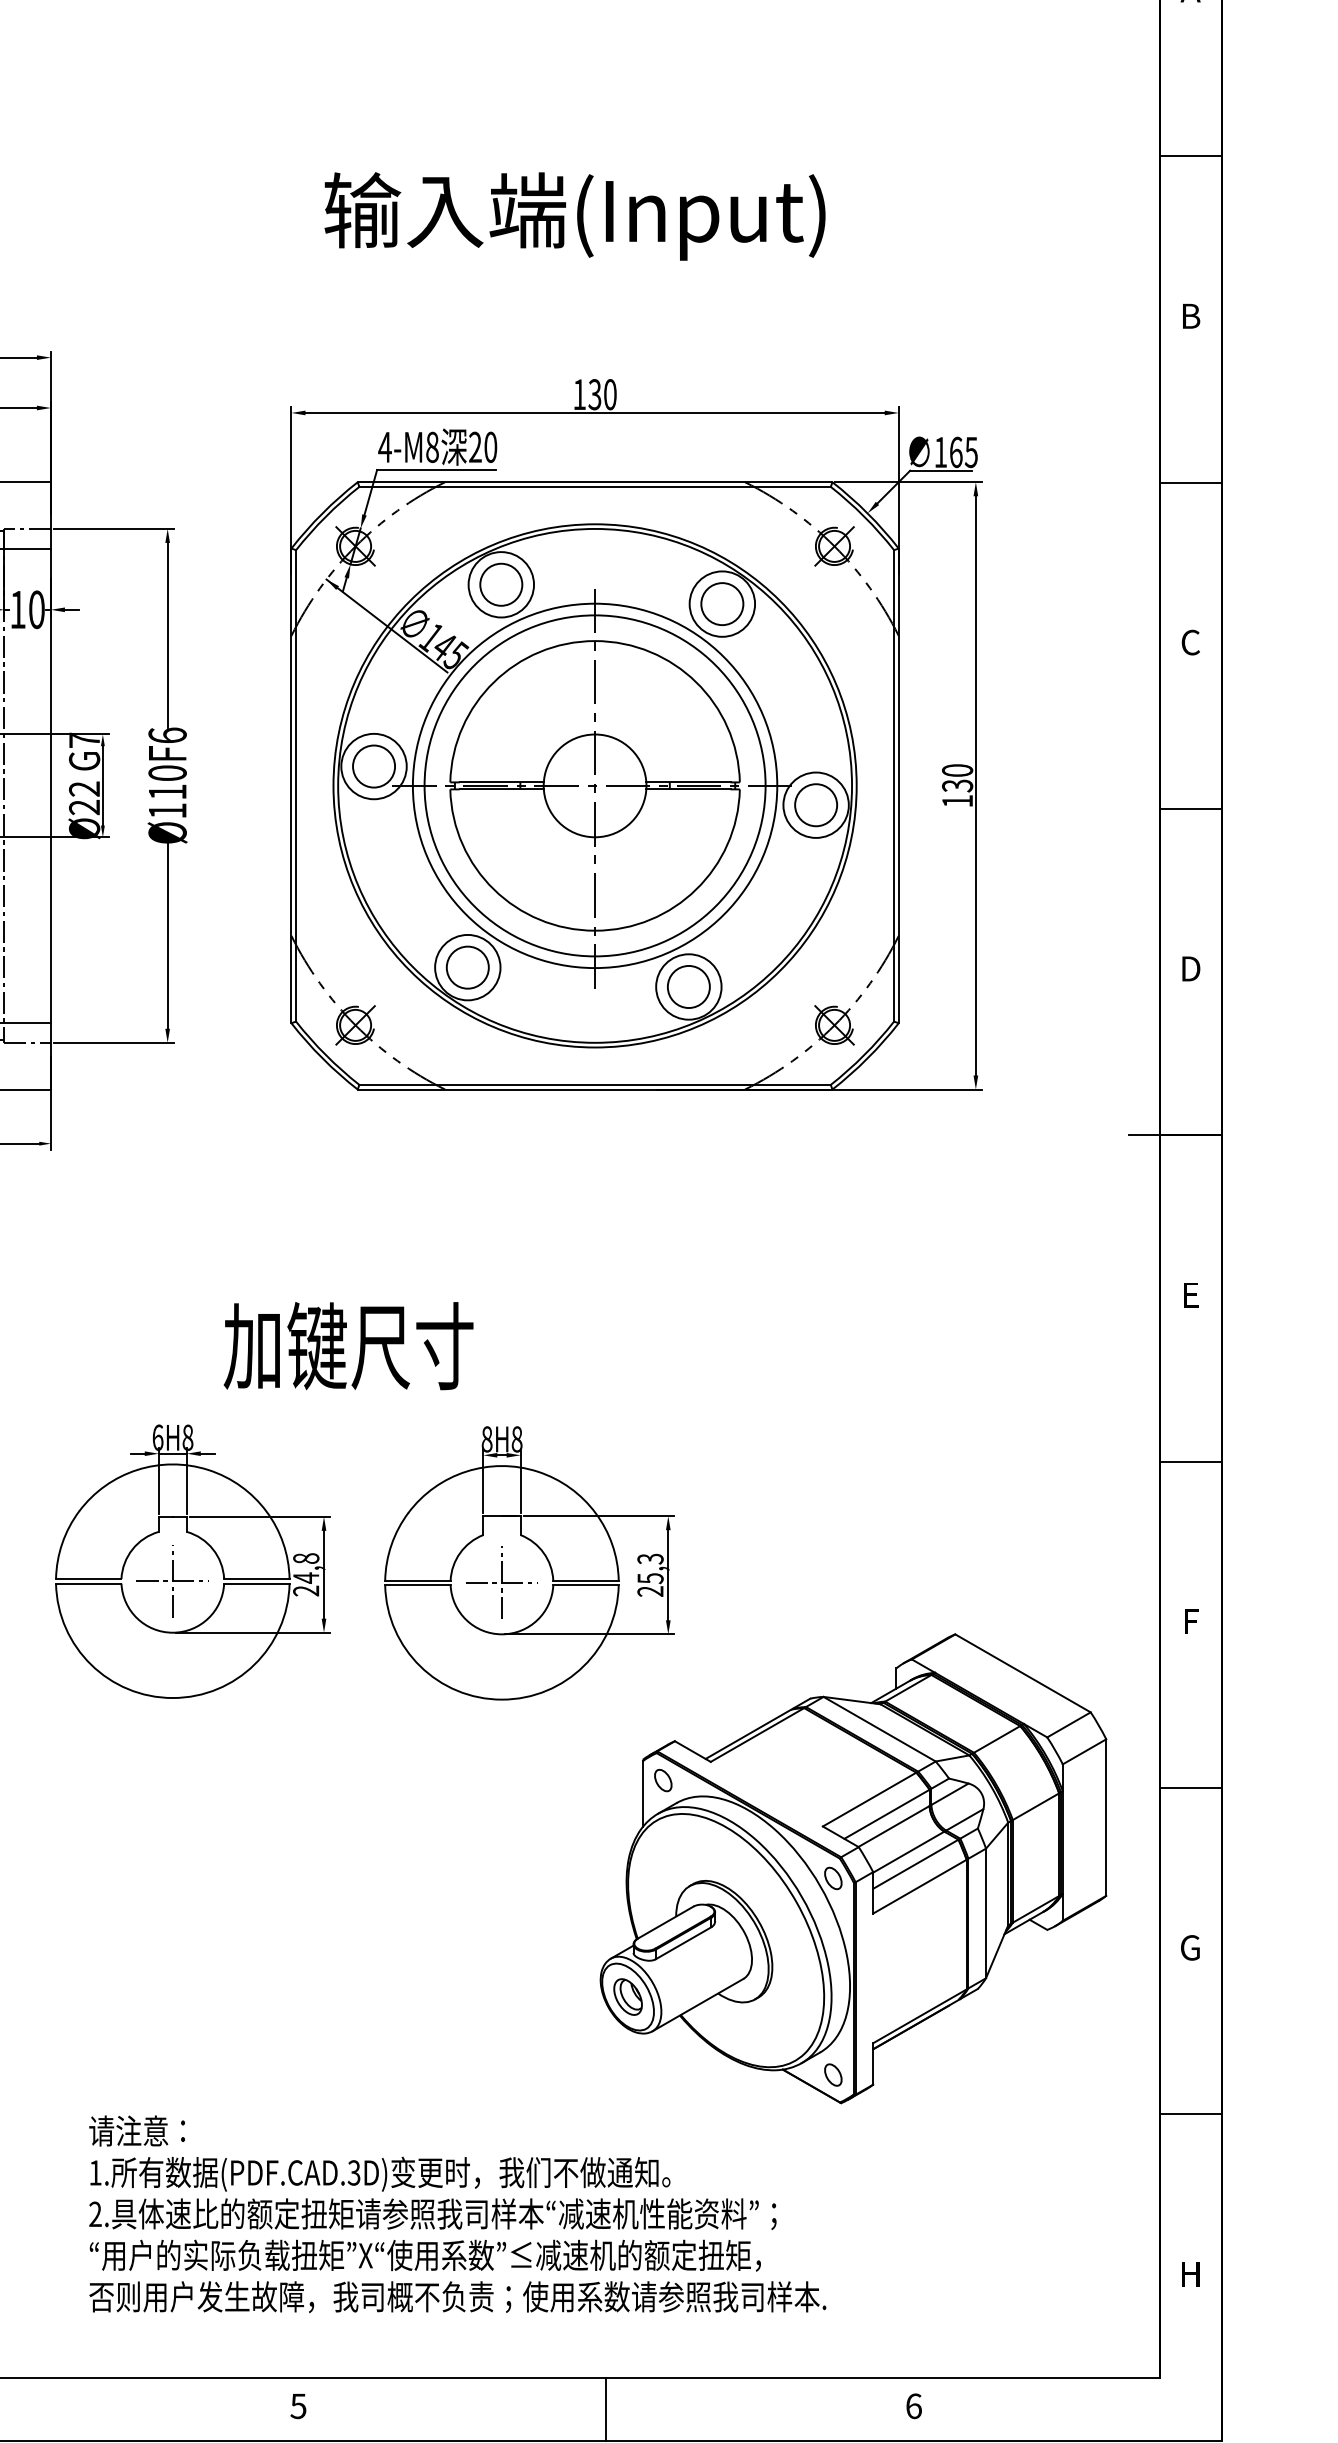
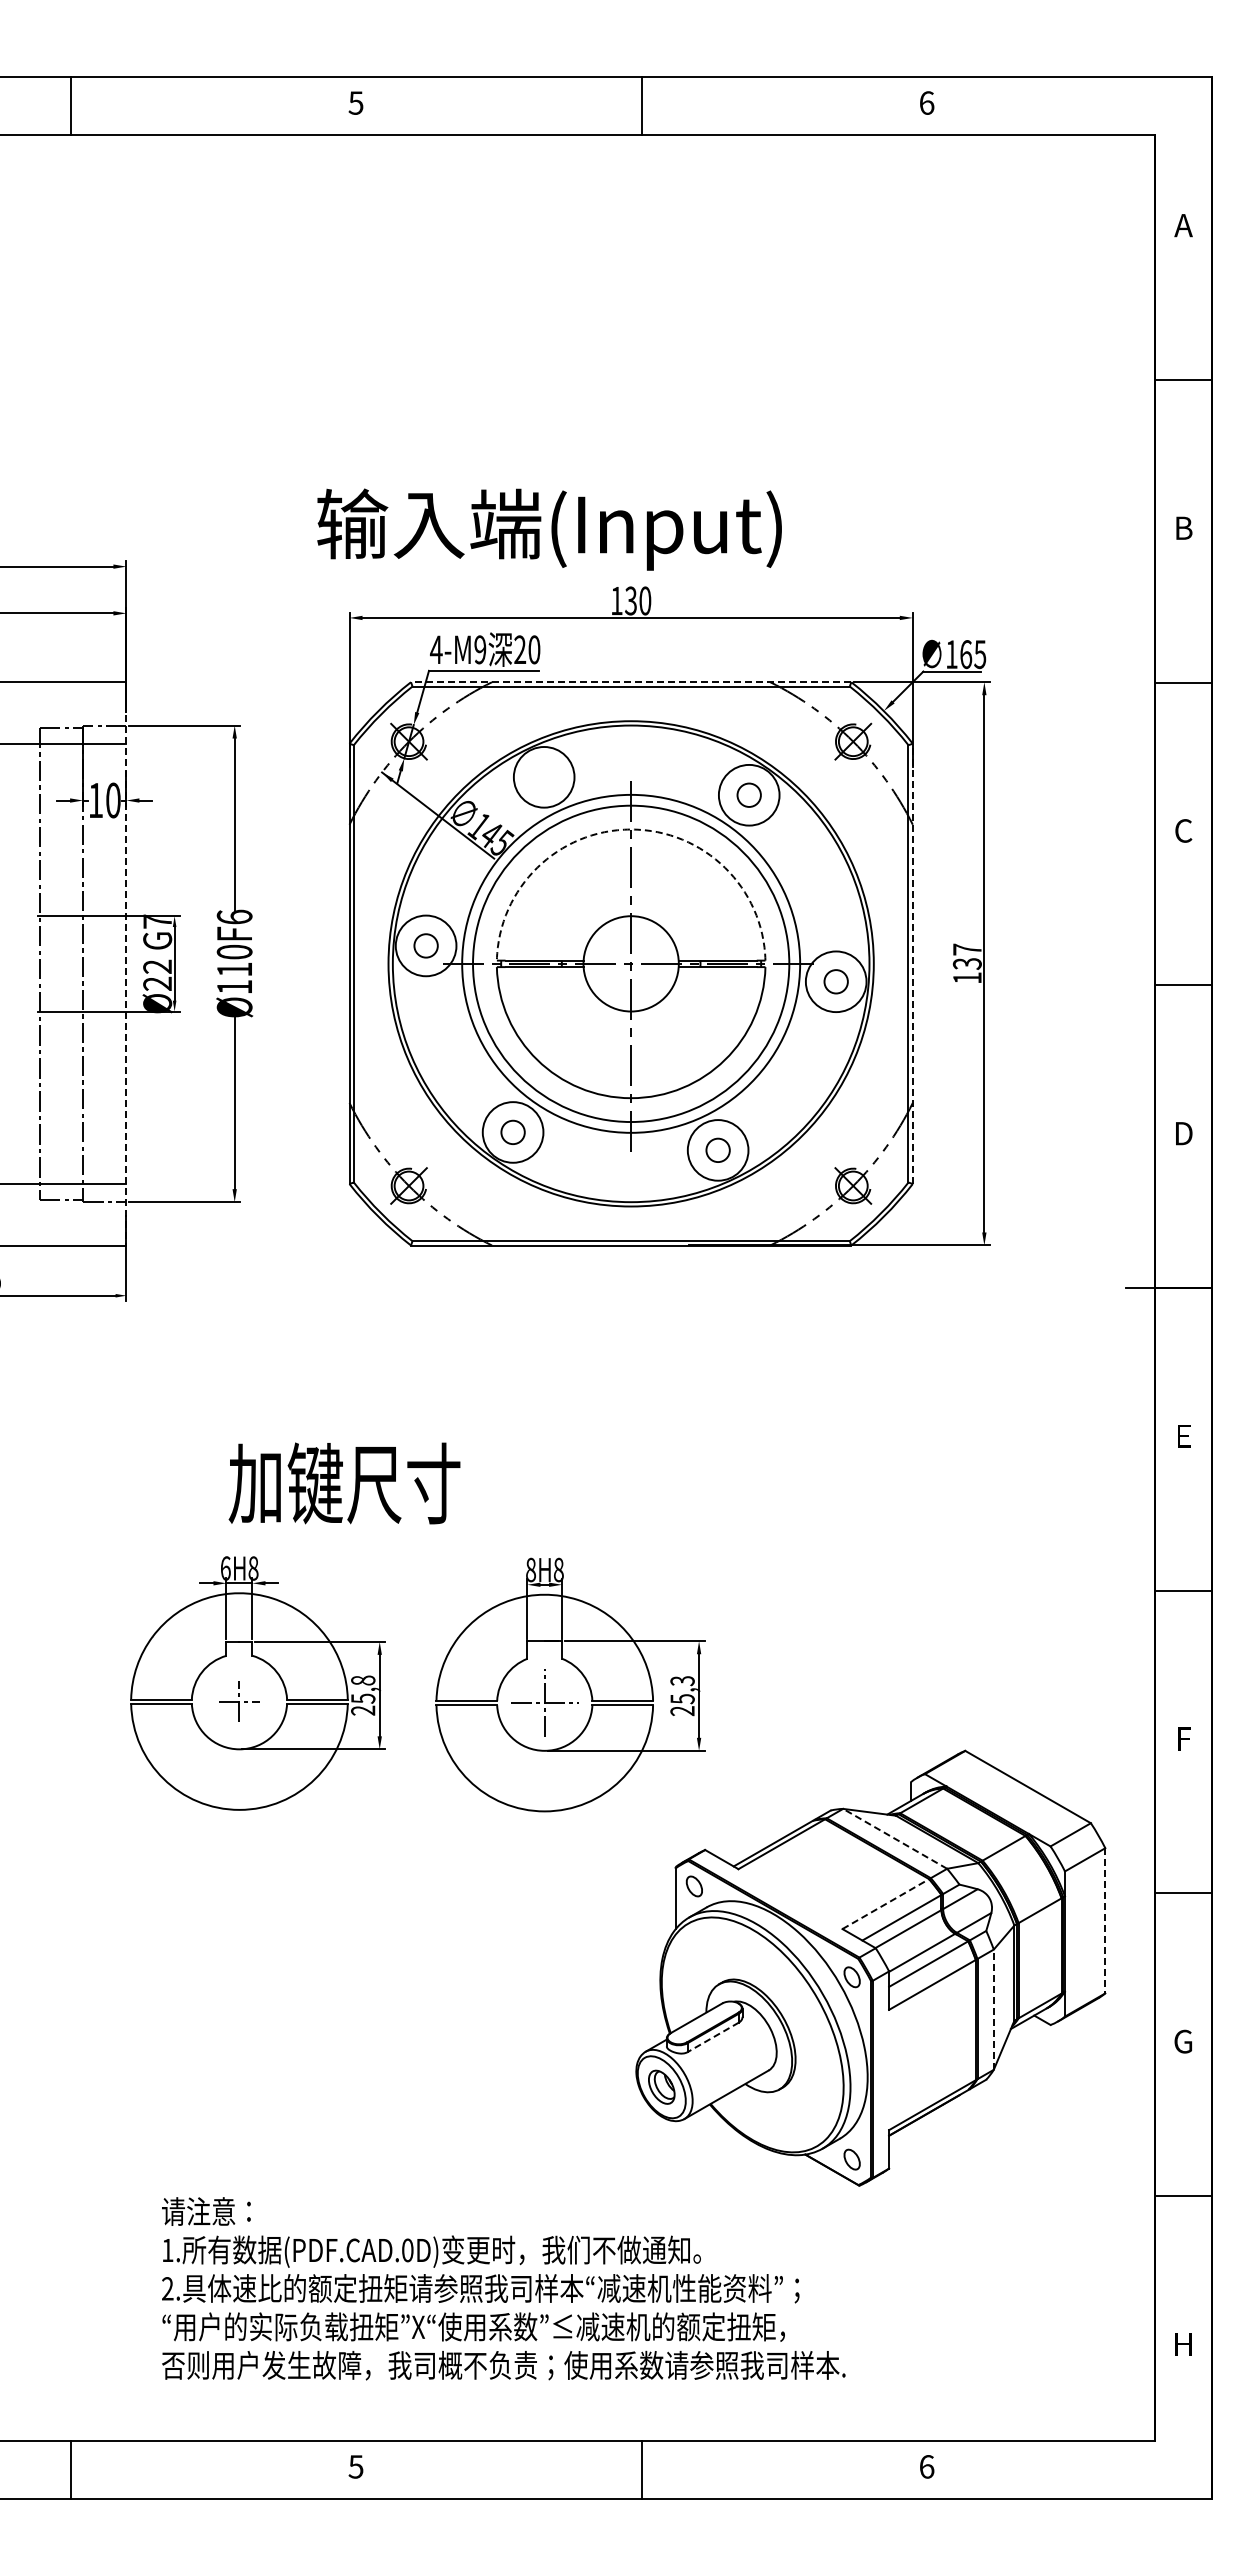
text: (574, 216) -> (549, 529), moved
text: (432, 446) -> (480, 649), 4-M8 -> 4-M9
line: (594, 482) -> (630, 682), solid -> dashed
circle: (500, 583) -> (543, 776), removed
circle: (721, 603) -> (748, 794), size x0.6
arc: (595, 641) -> (631, 829), solid -> dashed
circle: (373, 766) -> (425, 945), size x0.6
text: (956, 770) -> (966, 949), 130 -> 137
line: (51, 785) -> (126, 963), solid -> dashed
line: (898, 785) -> (912, 963), solid -> dashed
circle: (815, 804) -> (835, 981), size x0.6
circle: (467, 966) -> (512, 1131), size x0.6
circle: (688, 986) -> (717, 1149), size x0.6
text: (348, 1346) -> (344, 1483), moved
text: (306, 1577) -> (363, 1698), 24,8 -> 25,8
part: (172, 1581) -> (239, 1701), size x0.6
line: (878, 1728) -> (894, 1838), solid -> dashed
line: (869, 1799) -> (885, 1904), solid -> dashed
line: (1106, 1817) -> (1105, 1920), solid -> dashed
line: (985, 1913) -> (993, 2009), solid -> dashed
line: (683, 1943) -> (713, 2037), solid -> dashed
text: (353, 2173) -> (407, 2250), (PDF.CAD.3D) -> (PDF.CAD.0D)

